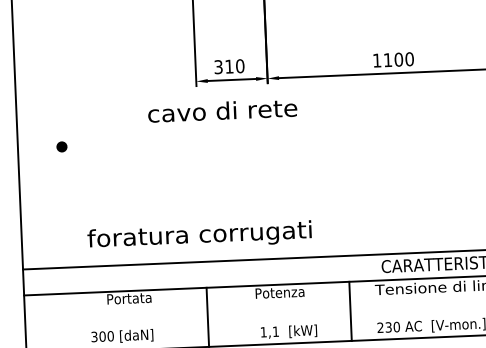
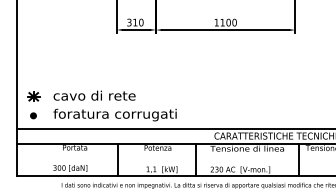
text: (222, 110) -> (94, 95), moved
part: (61, 146) -> (33, 115), moved
part: (49, 208) -> (33, 96), added

